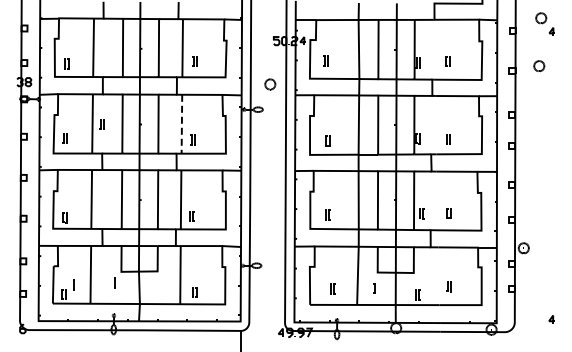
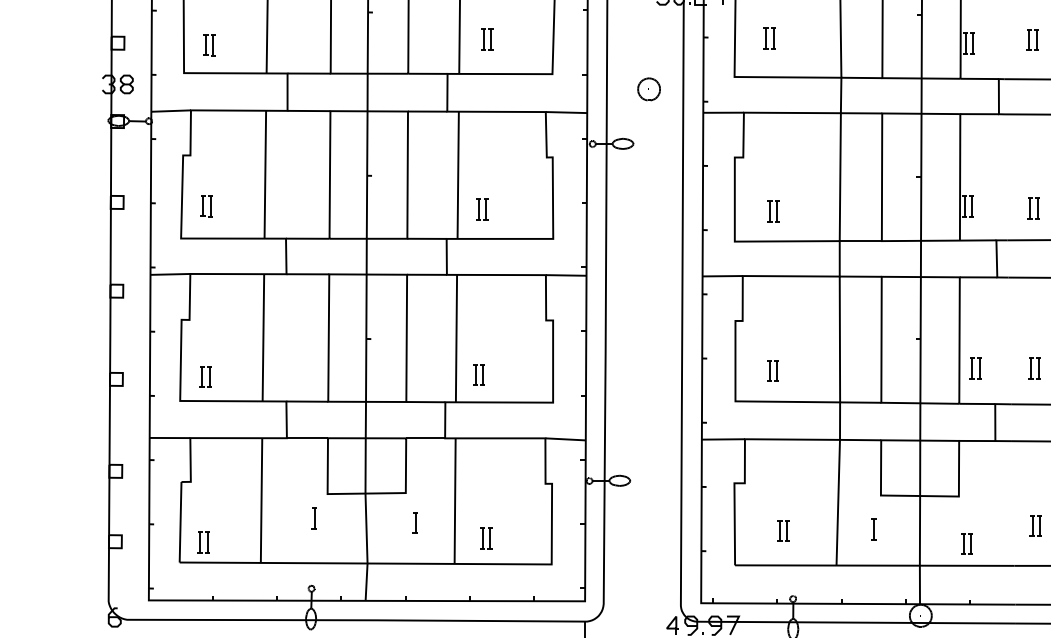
part: (101, 124) -> (284, 175), removed
line: (181, 124) -> (457, 175), dashed -> solid
line: (73, 284) -> (414, 521), moved

